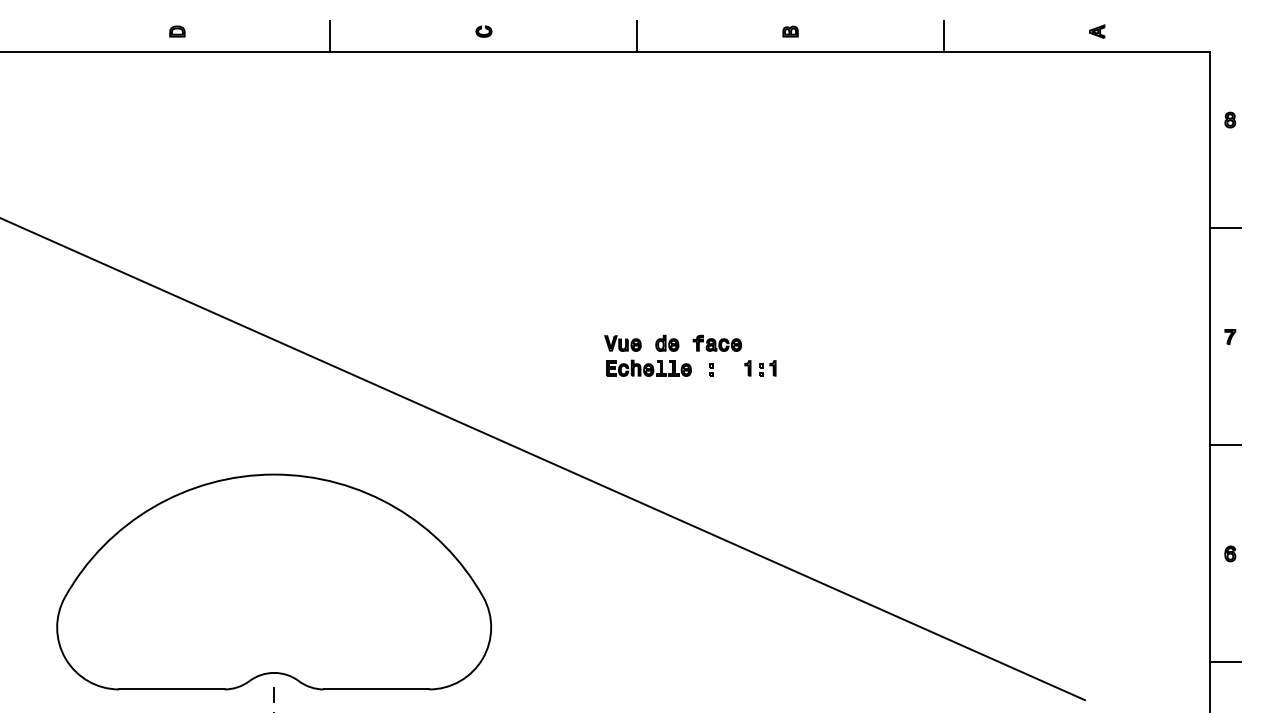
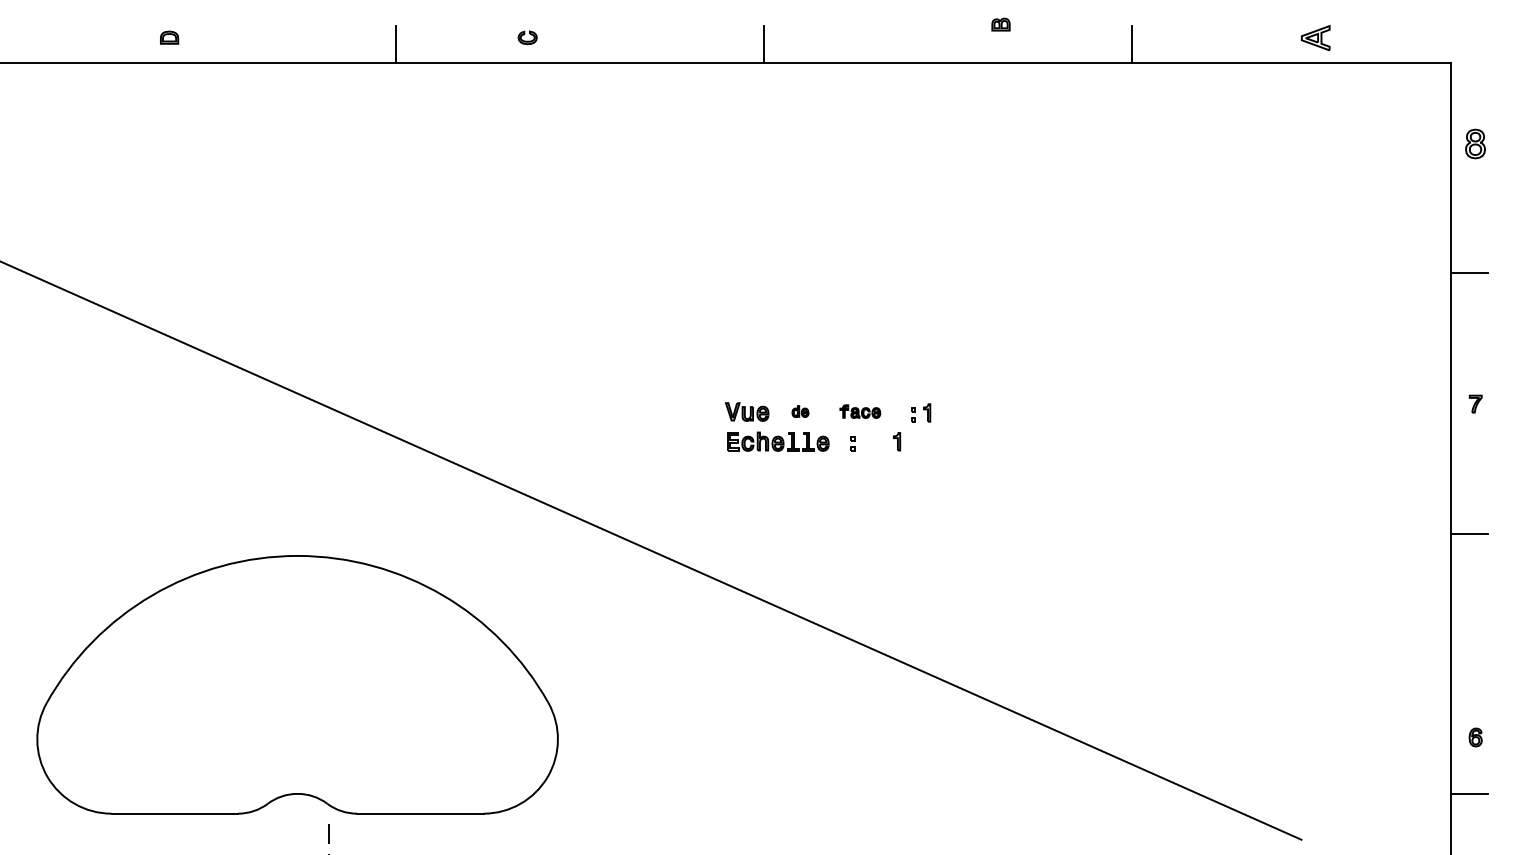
part: (177, 31) -> (169, 37), moved
part: (483, 31) -> (527, 37), moved
part: (790, 31) -> (1000, 24), moved
part: (1097, 31) -> (1316, 37), size x1.6
part: (1230, 119) -> (1475, 143), size x1.6
part: (667, 342) -> (800, 410), size x0.6
part: (716, 342) -> (859, 410), size x0.7
part: (767, 368) -> (920, 413), moved
part: (1230, 553) -> (1475, 736), moved
part: (274, 581) -> (297, 684), moved

